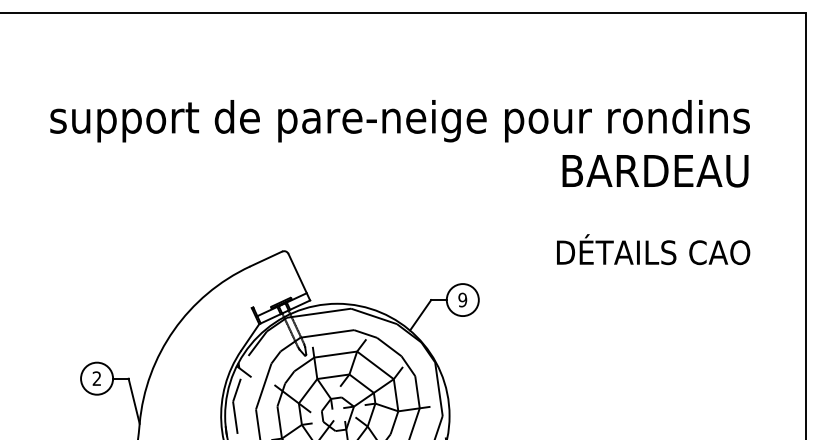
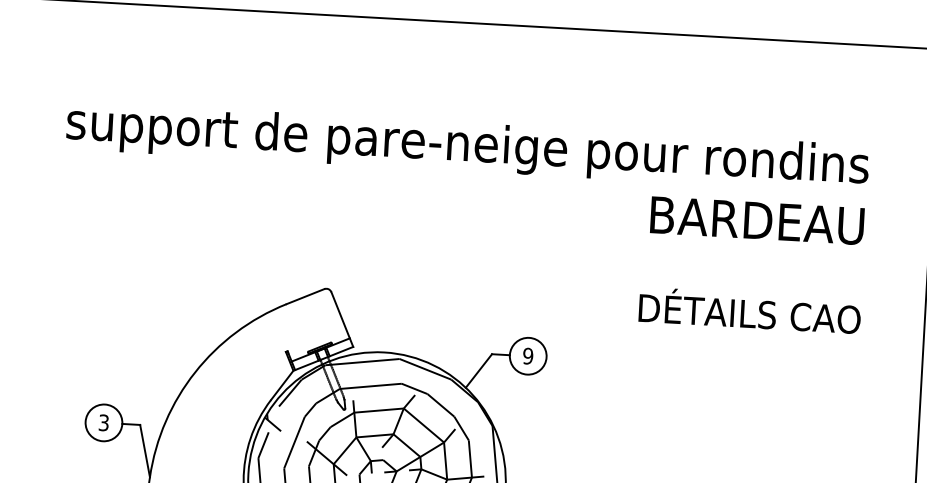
text: (96, 378) -> (103, 422), 2 -> 3

